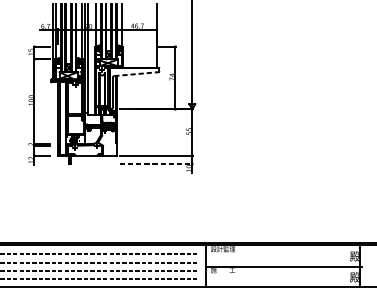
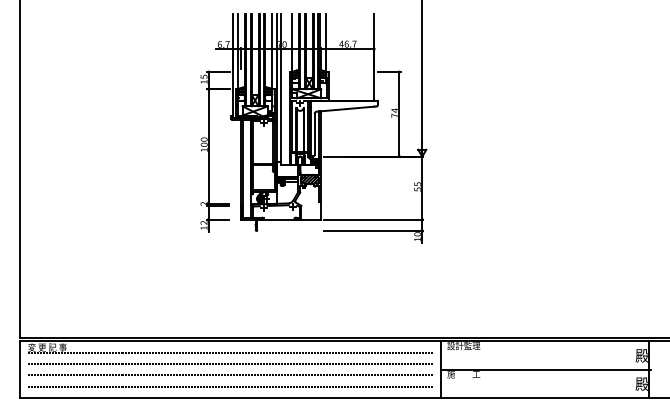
line: (135, 74) -> (345, 109), dashed -> solid
line: (156, 163) -> (373, 230), dashed -> solid

